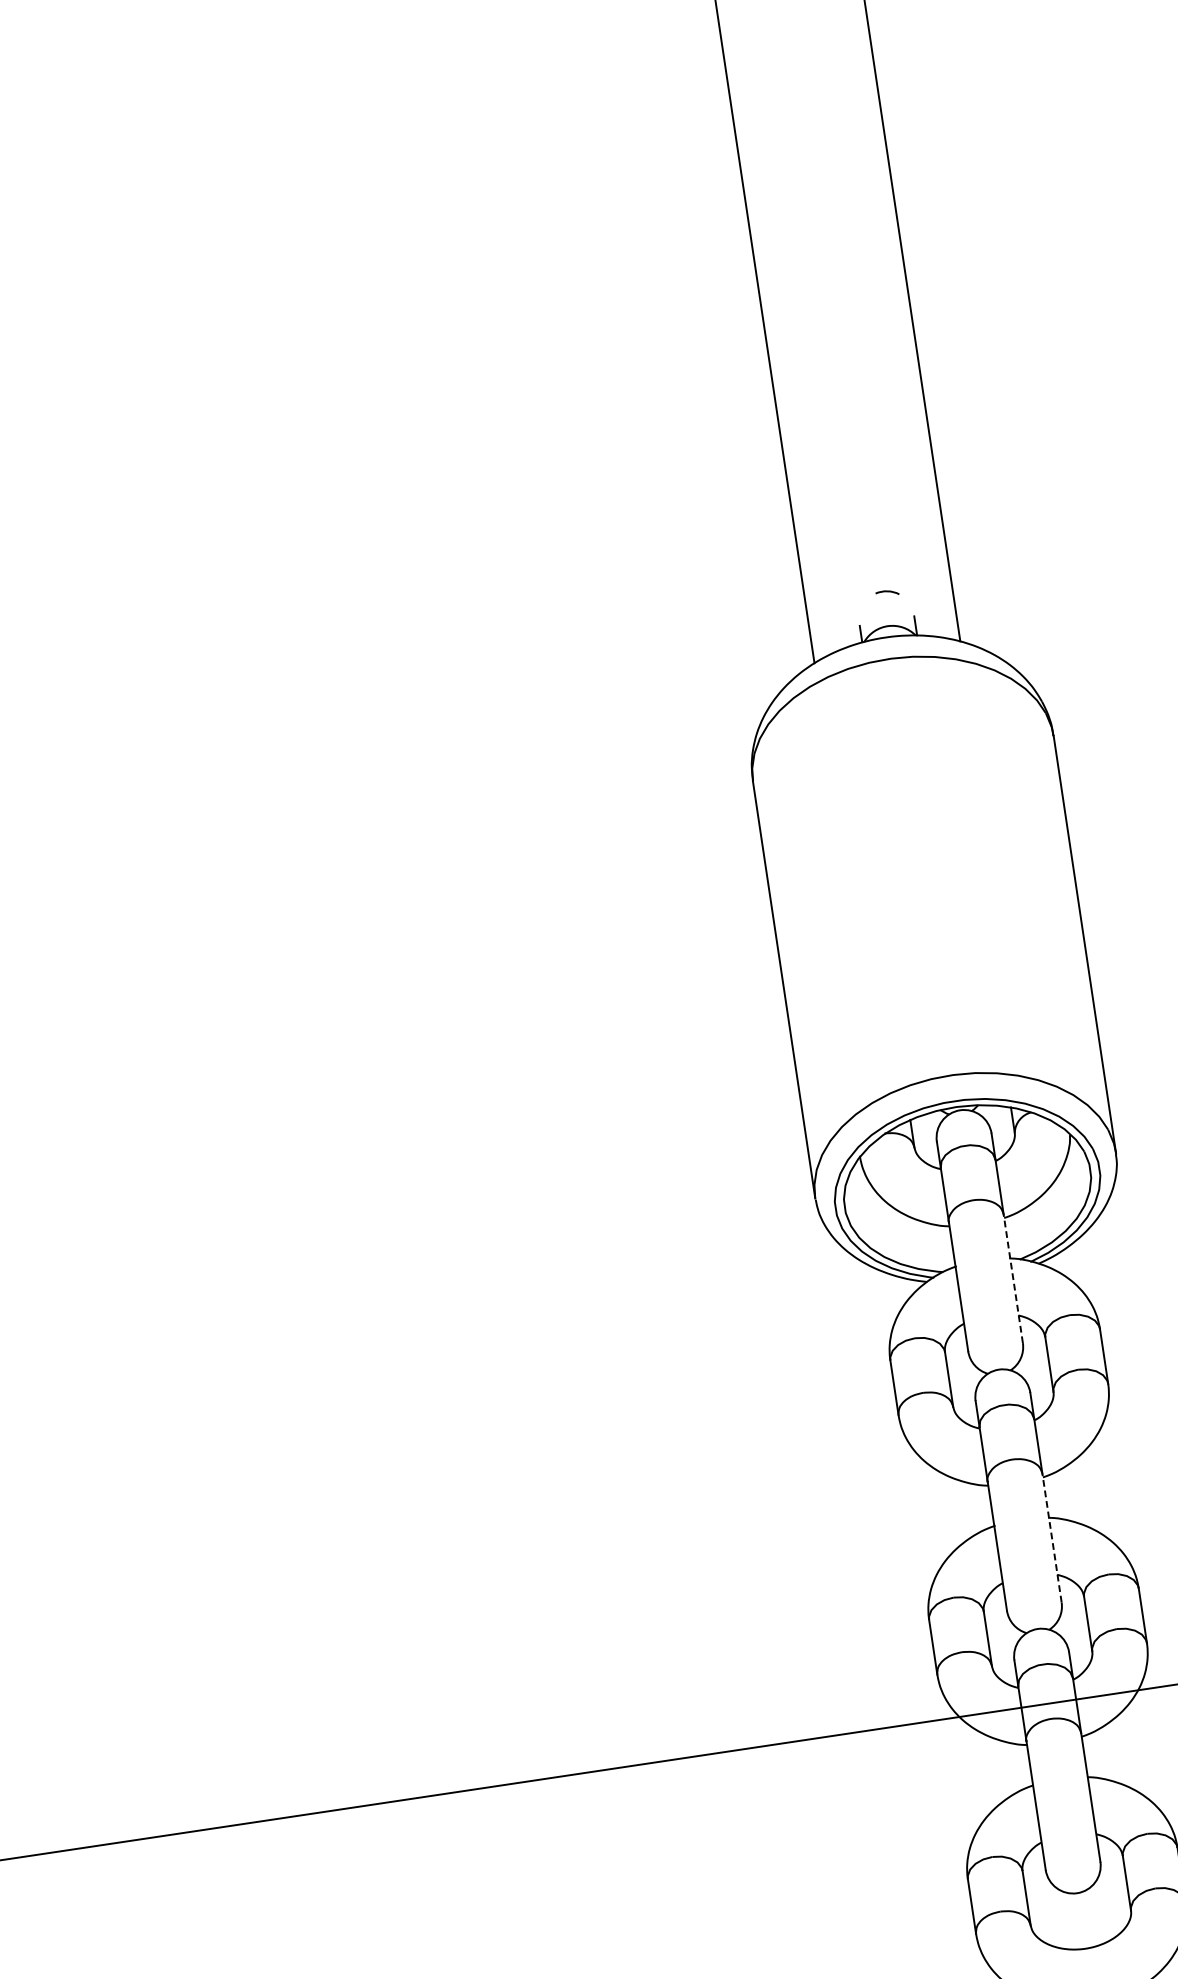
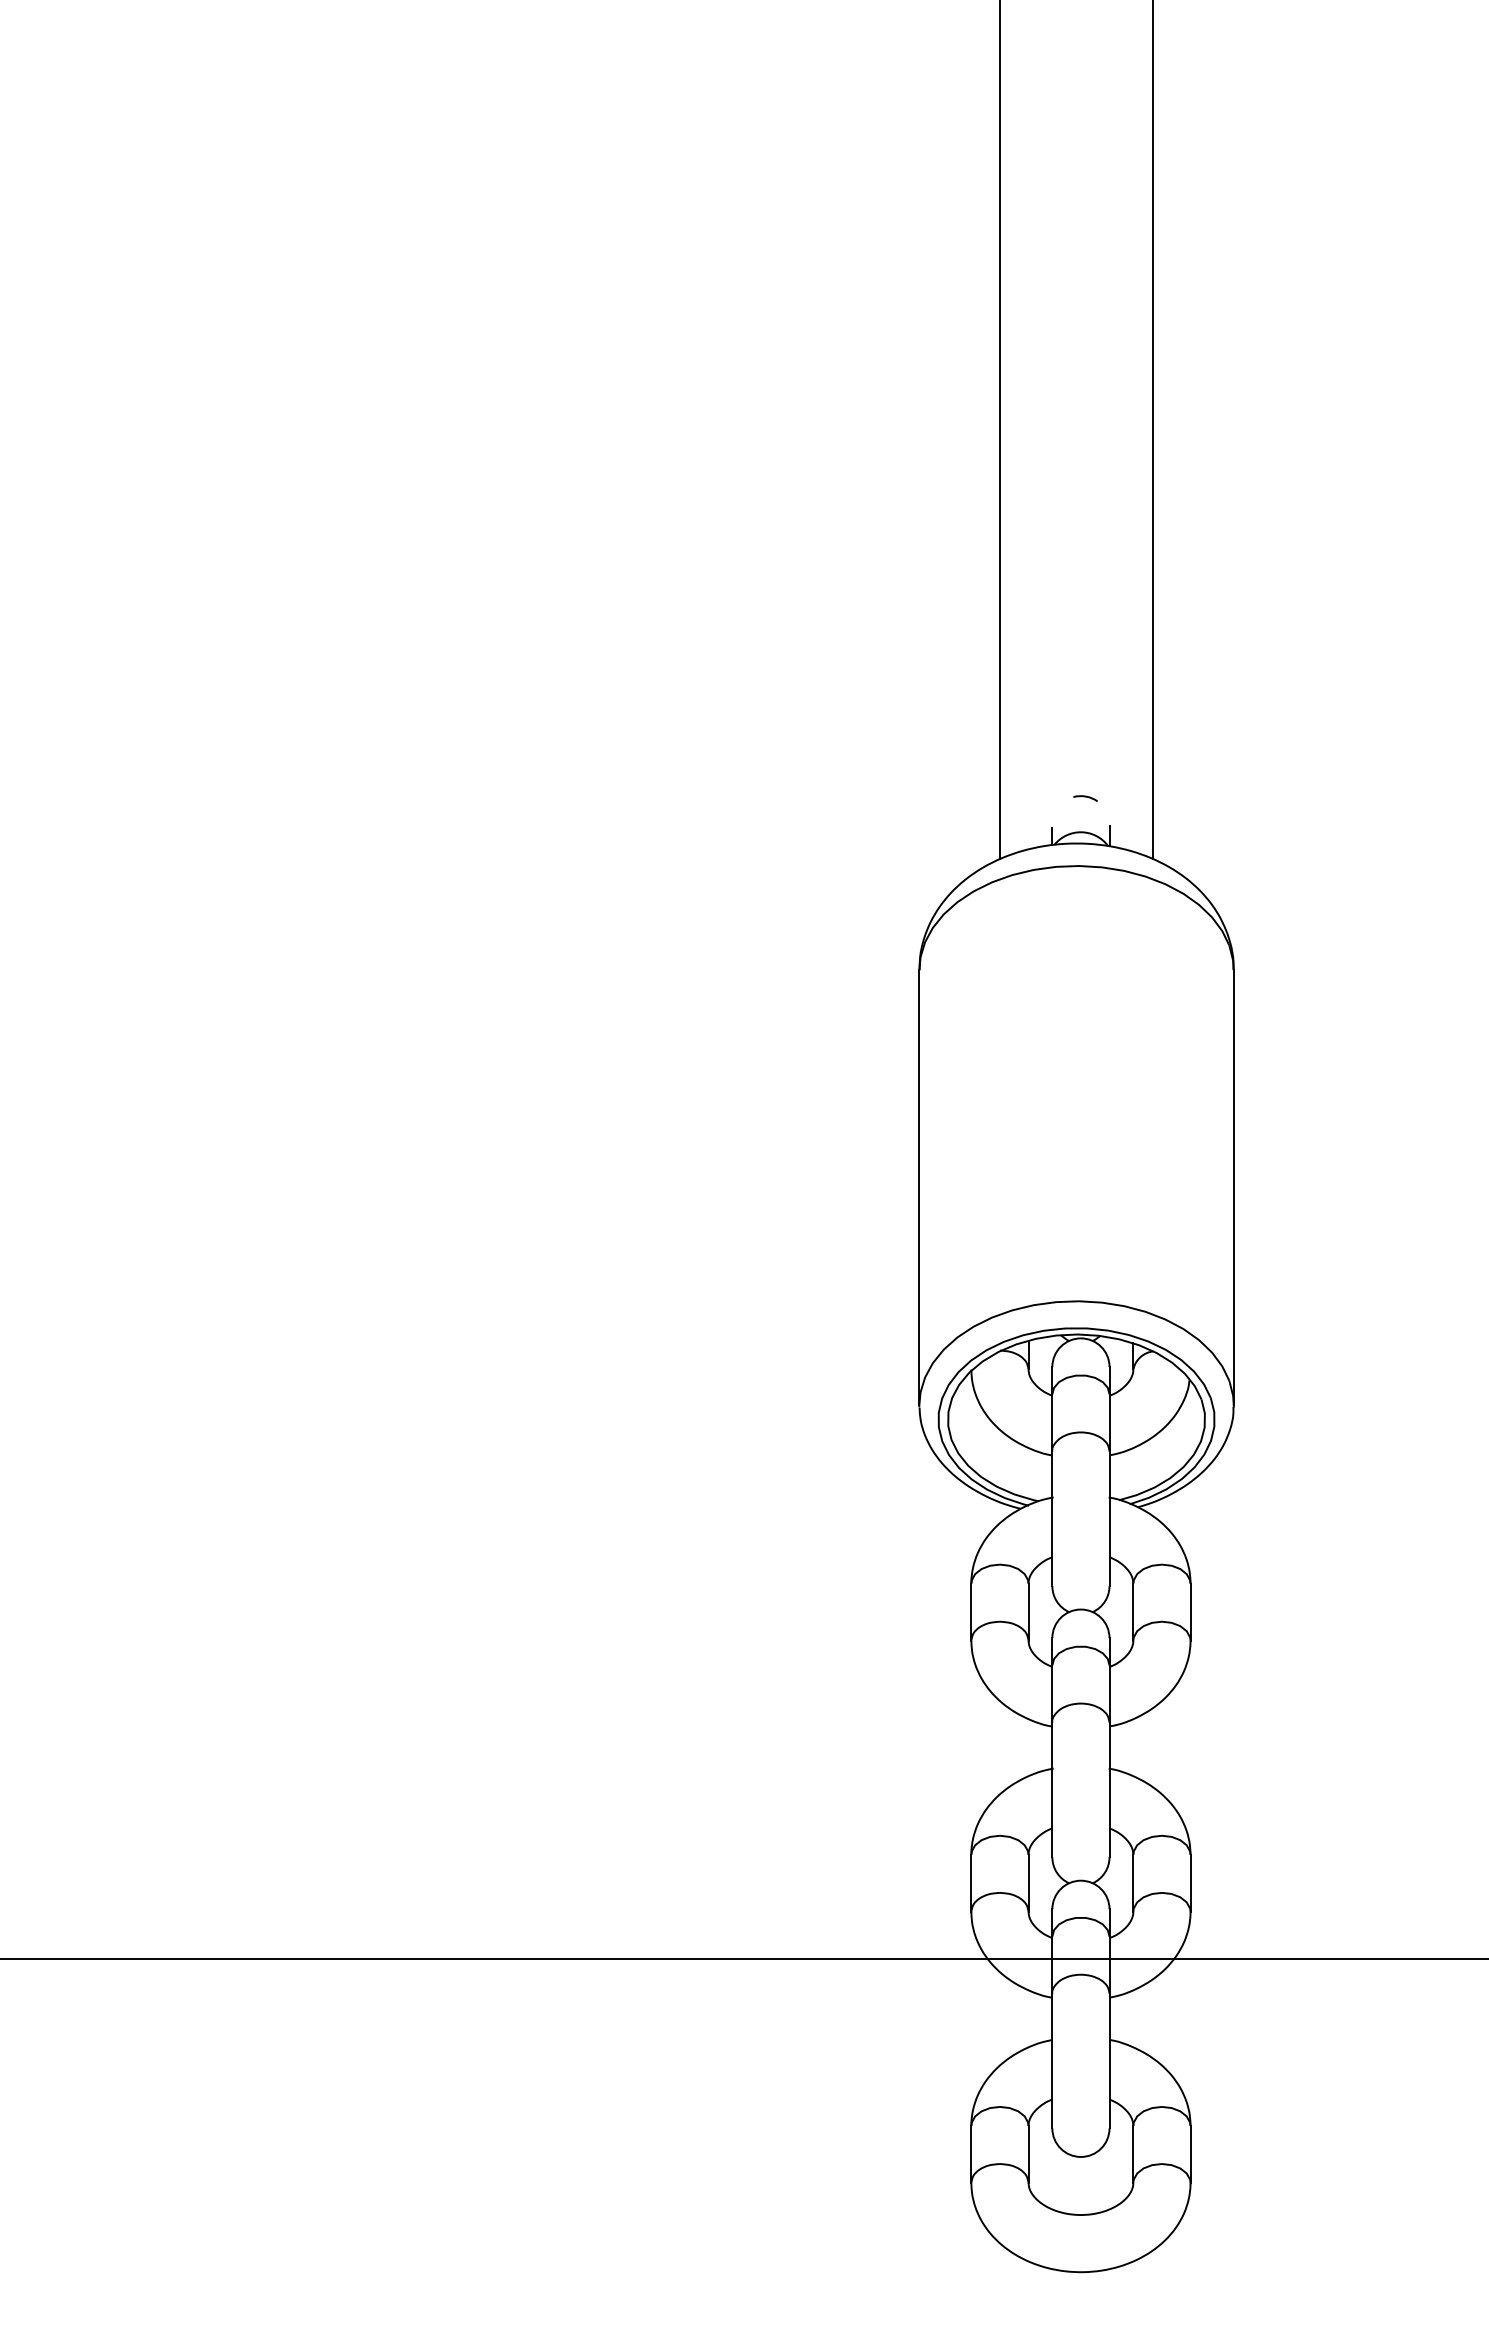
line: (1013, 1278) -> (1109, 1518), dashed -> solid
line: (1051, 1537) -> (1109, 1789), dashed -> solid

